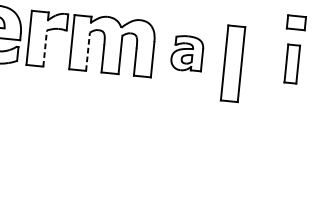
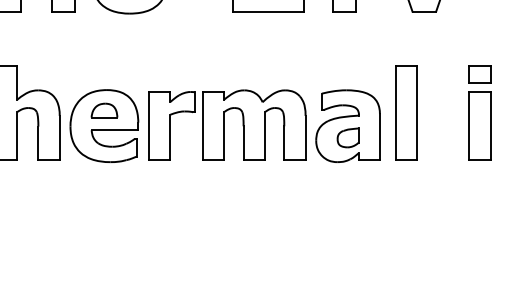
line: (45, 48) -> (170, 137), dashed -> solid
line: (88, 51) -> (224, 135), dashed -> solid
part: (186, 53) -> (347, 125), size x1.67
part: (233, 63) -> (406, 112), moved
part: (291, 63) -> (479, 125), size x1.43

